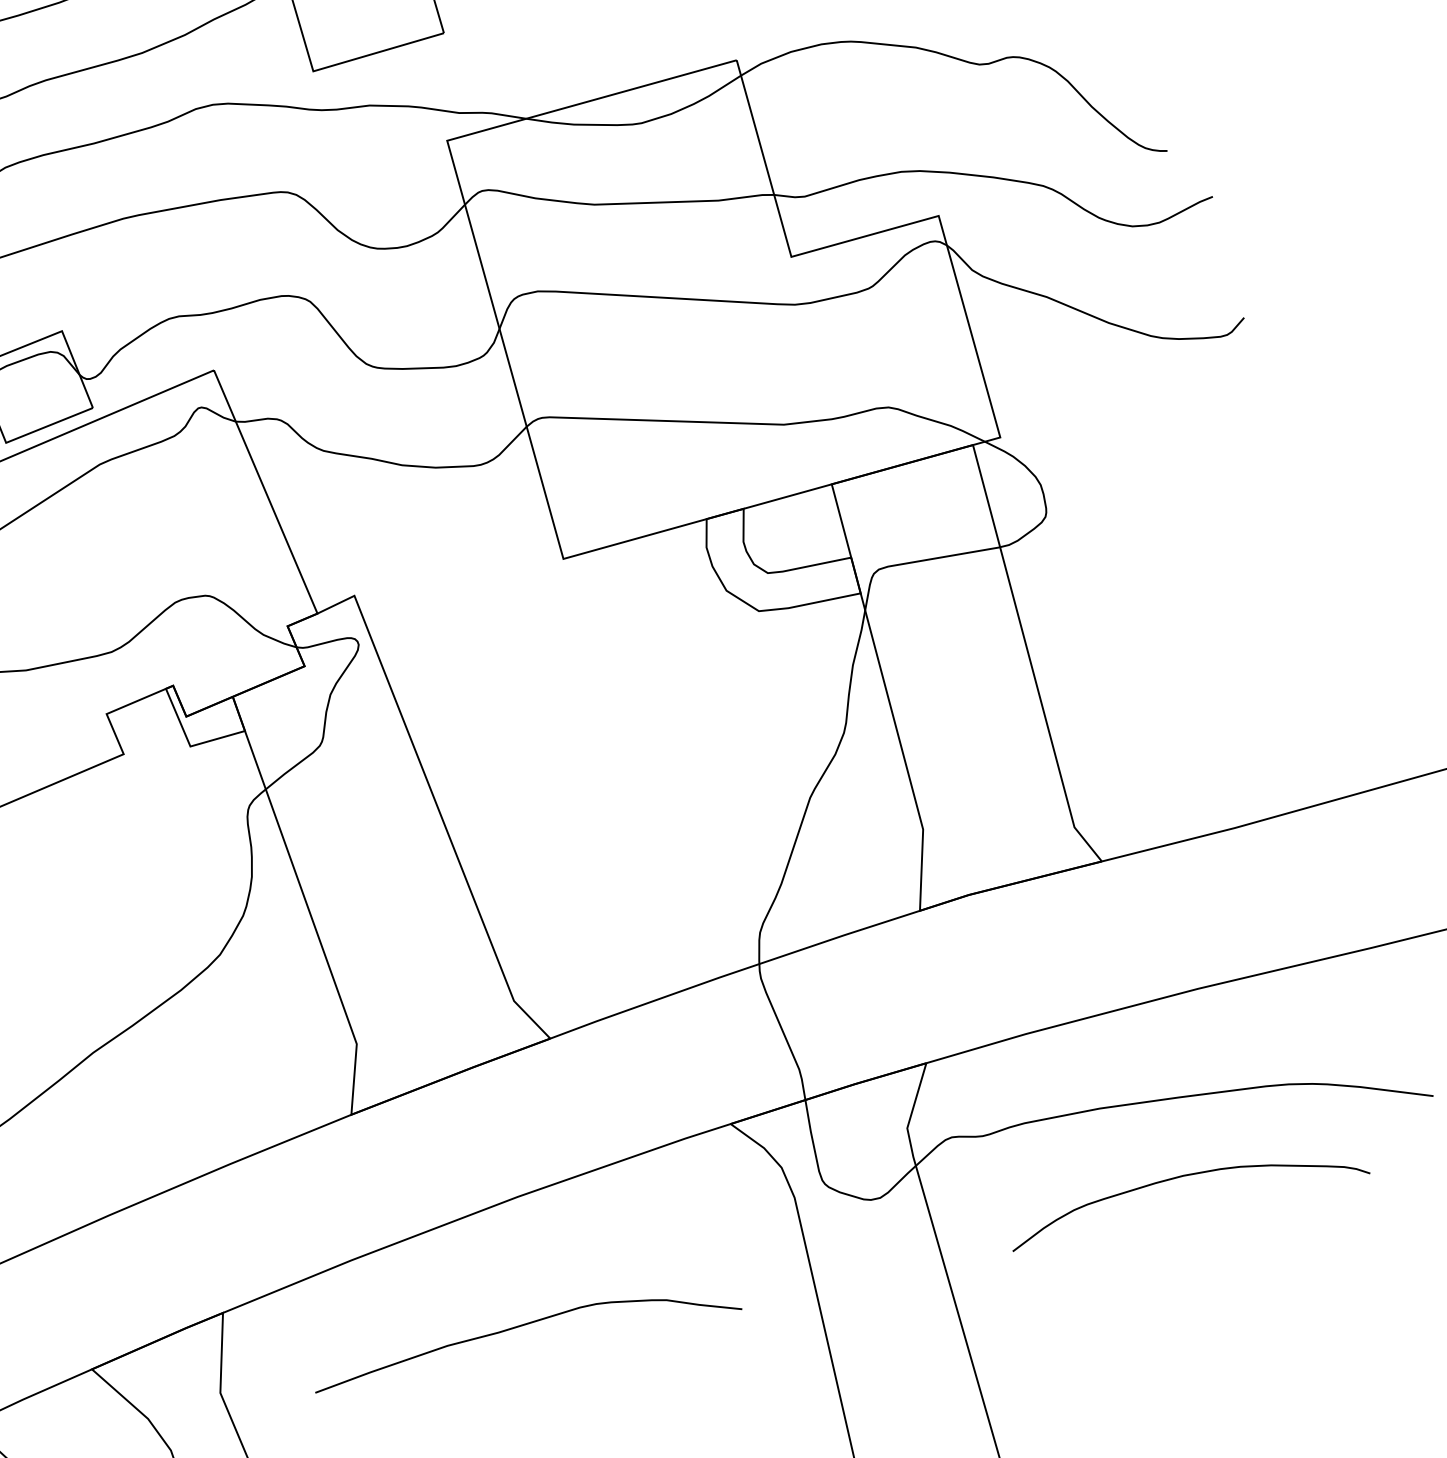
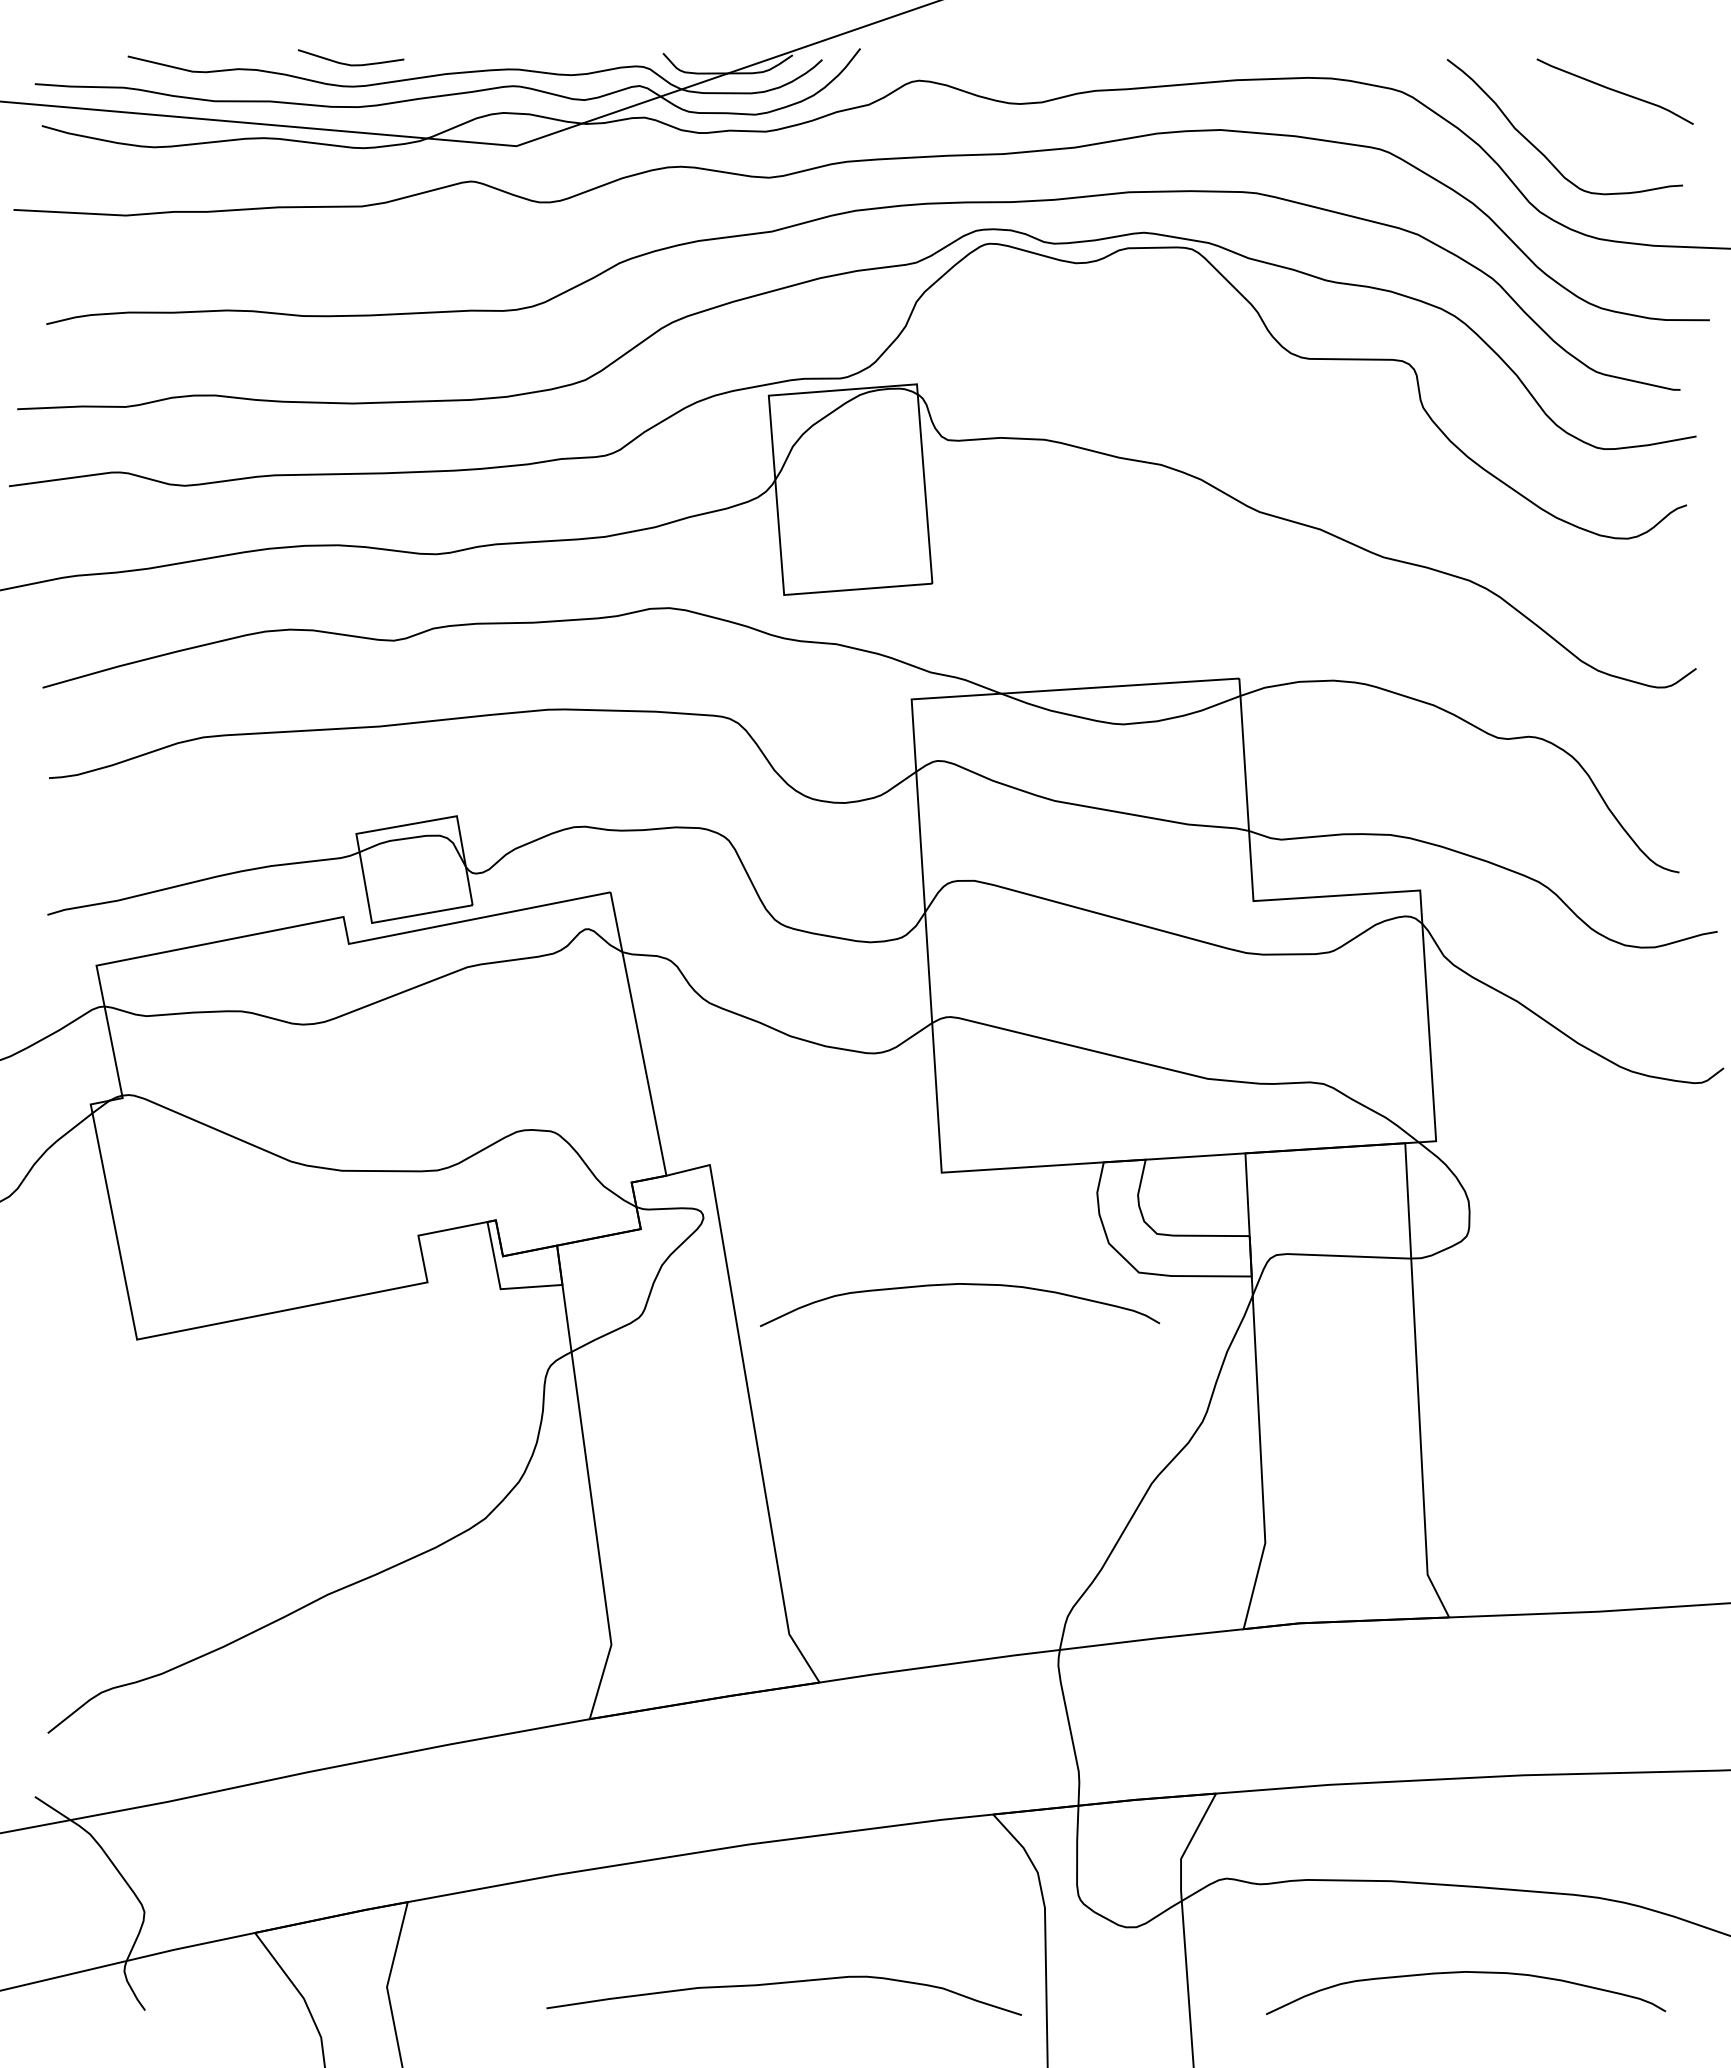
curve: (601, 655) -> (960, 1284), added
curve: (522, 1325) -> (783, 1983), moved

